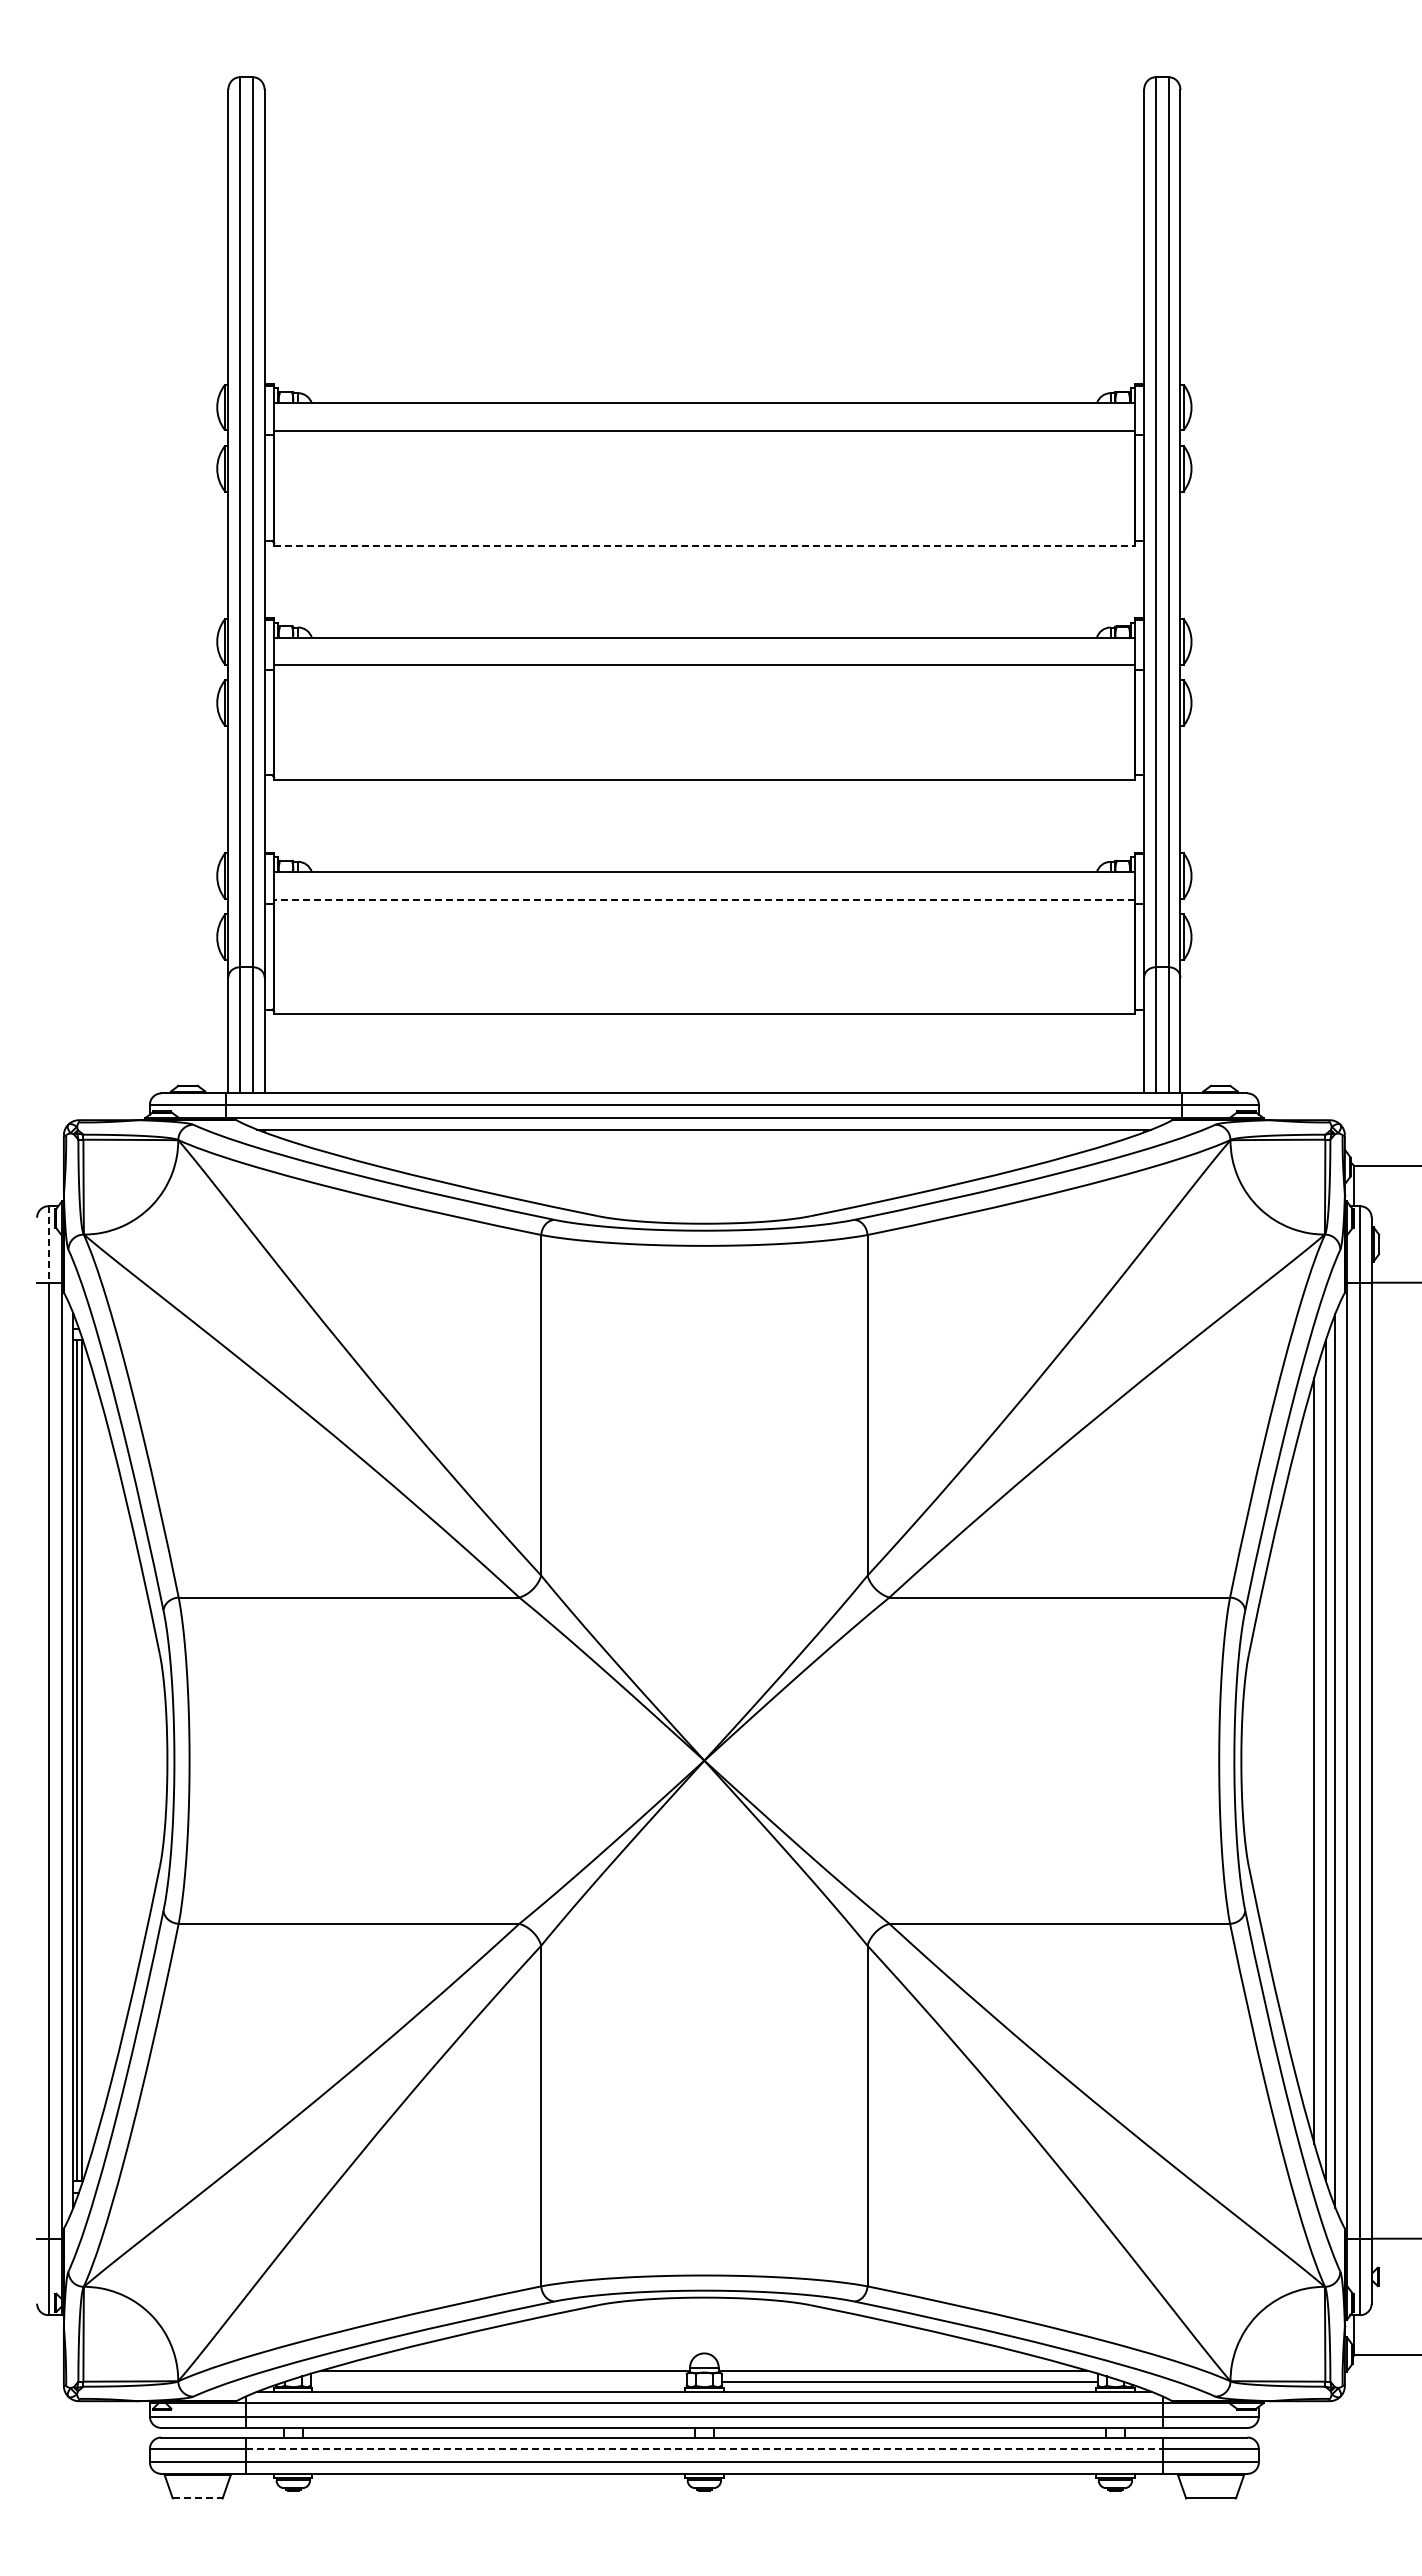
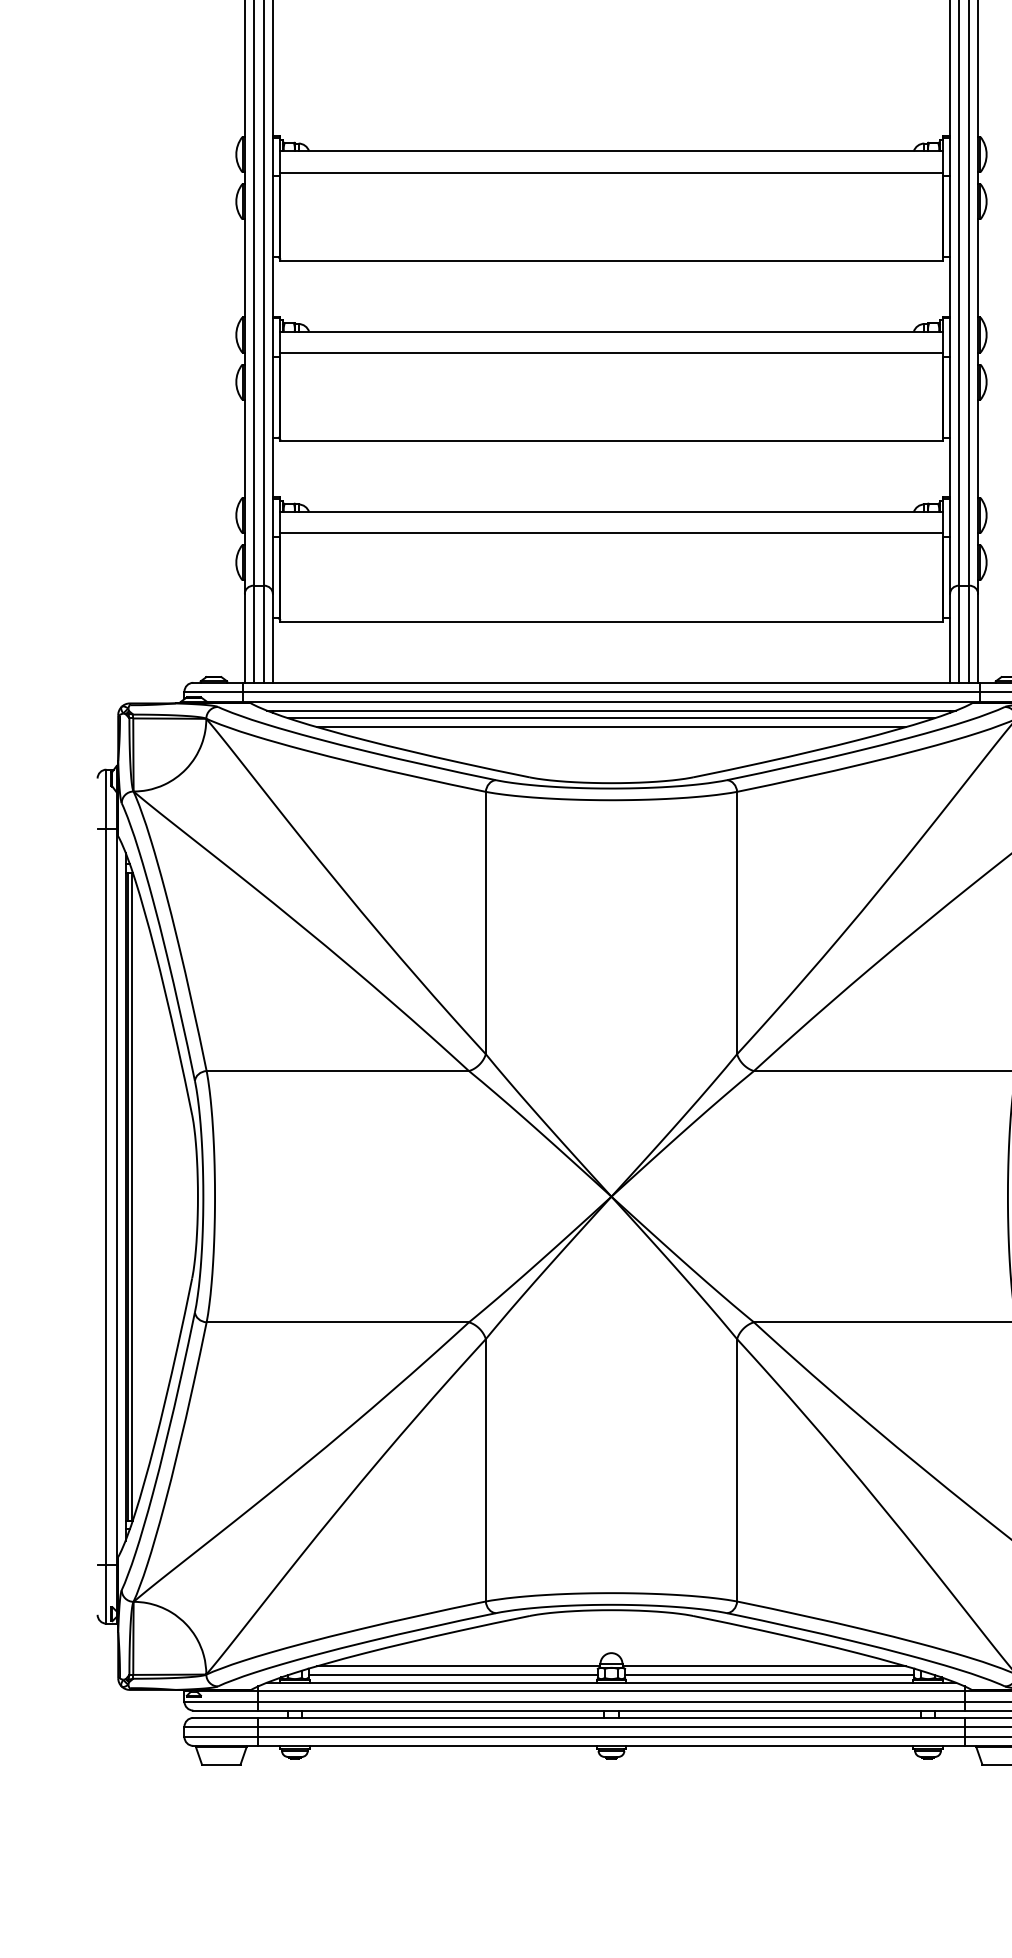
line: (704, 545) -> (611, 260), dashed -> solid
line: (703, 899) -> (610, 533), dashed -> solid
line: (704, 1139) -> (611, 718), added
line: (704, 1150) -> (611, 726), added
line: (48, 1244) -> (106, 799), dashed -> solid
line: (498, 2382) -> (452, 1675), added
line: (704, 2449) -> (611, 1727), dashed -> solid
line: (198, 2498) -> (221, 1764), dashed -> solid

